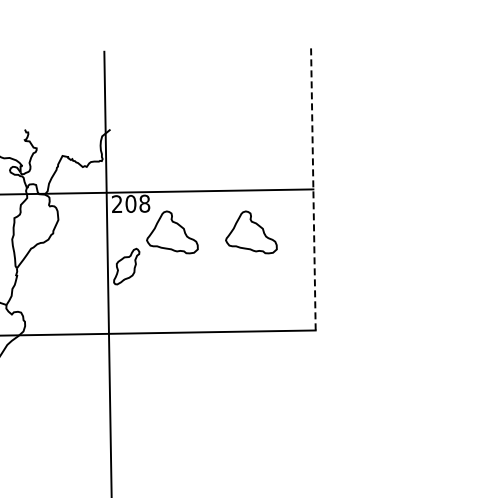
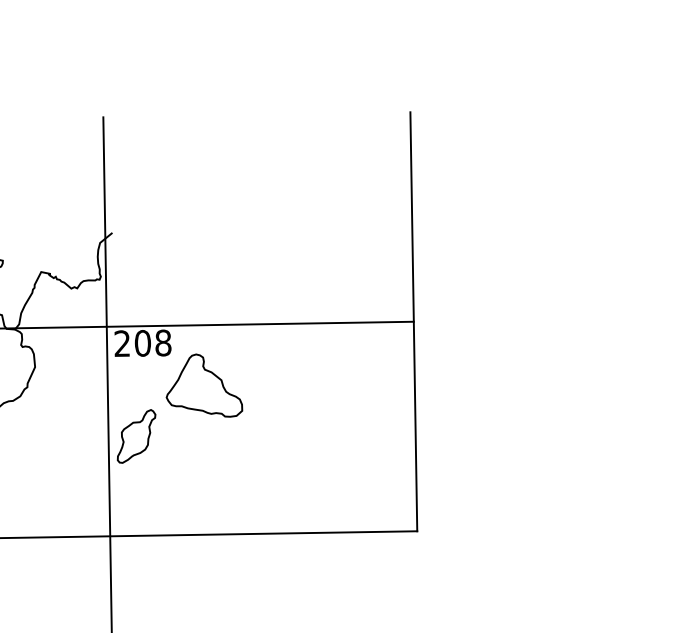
line: (313, 189) -> (413, 321), dashed -> solid
part: (251, 232) -> (321, 385), removed

